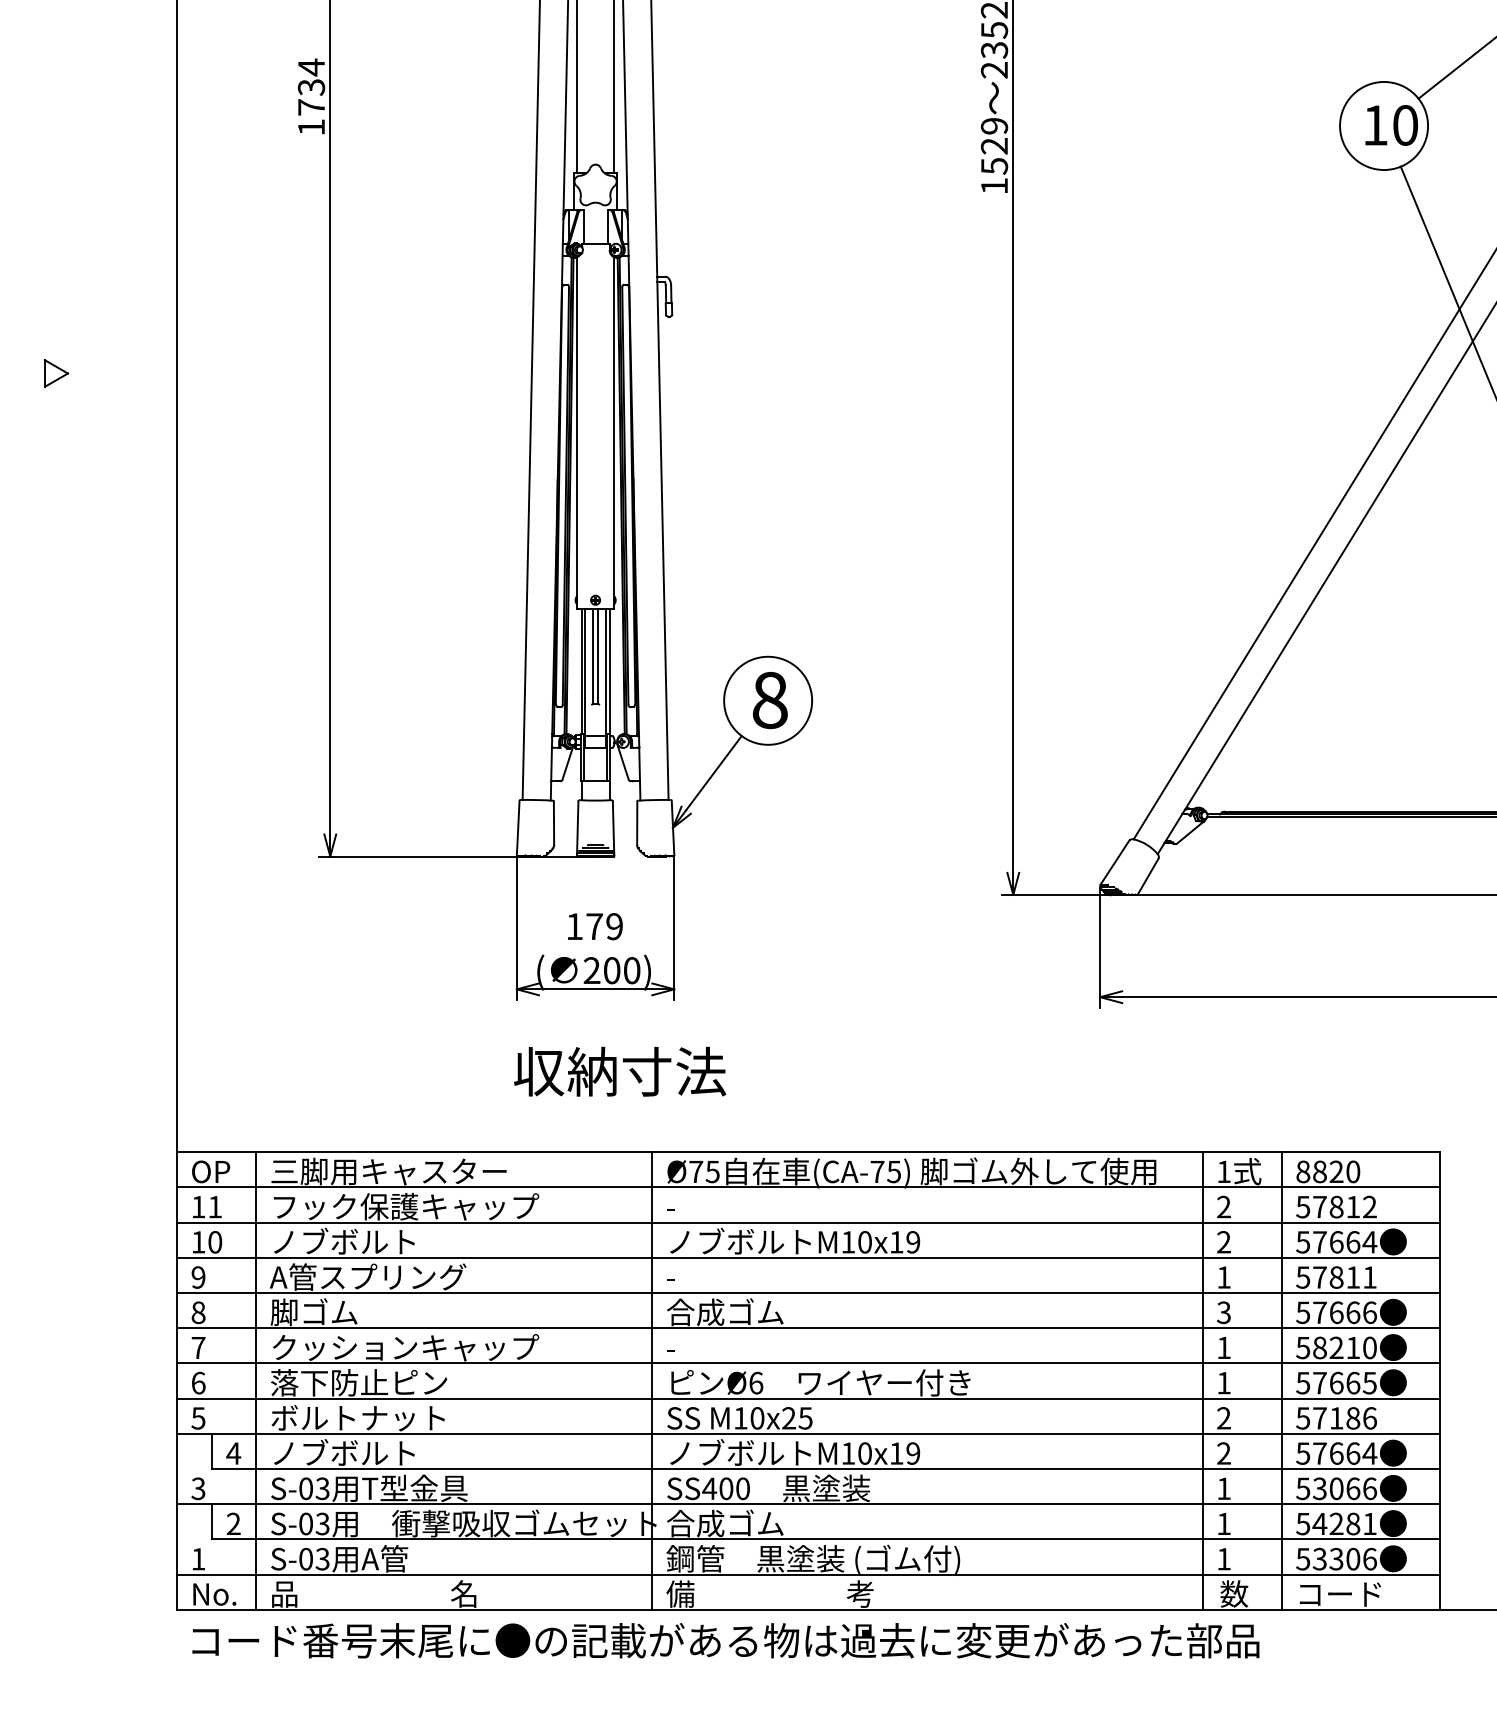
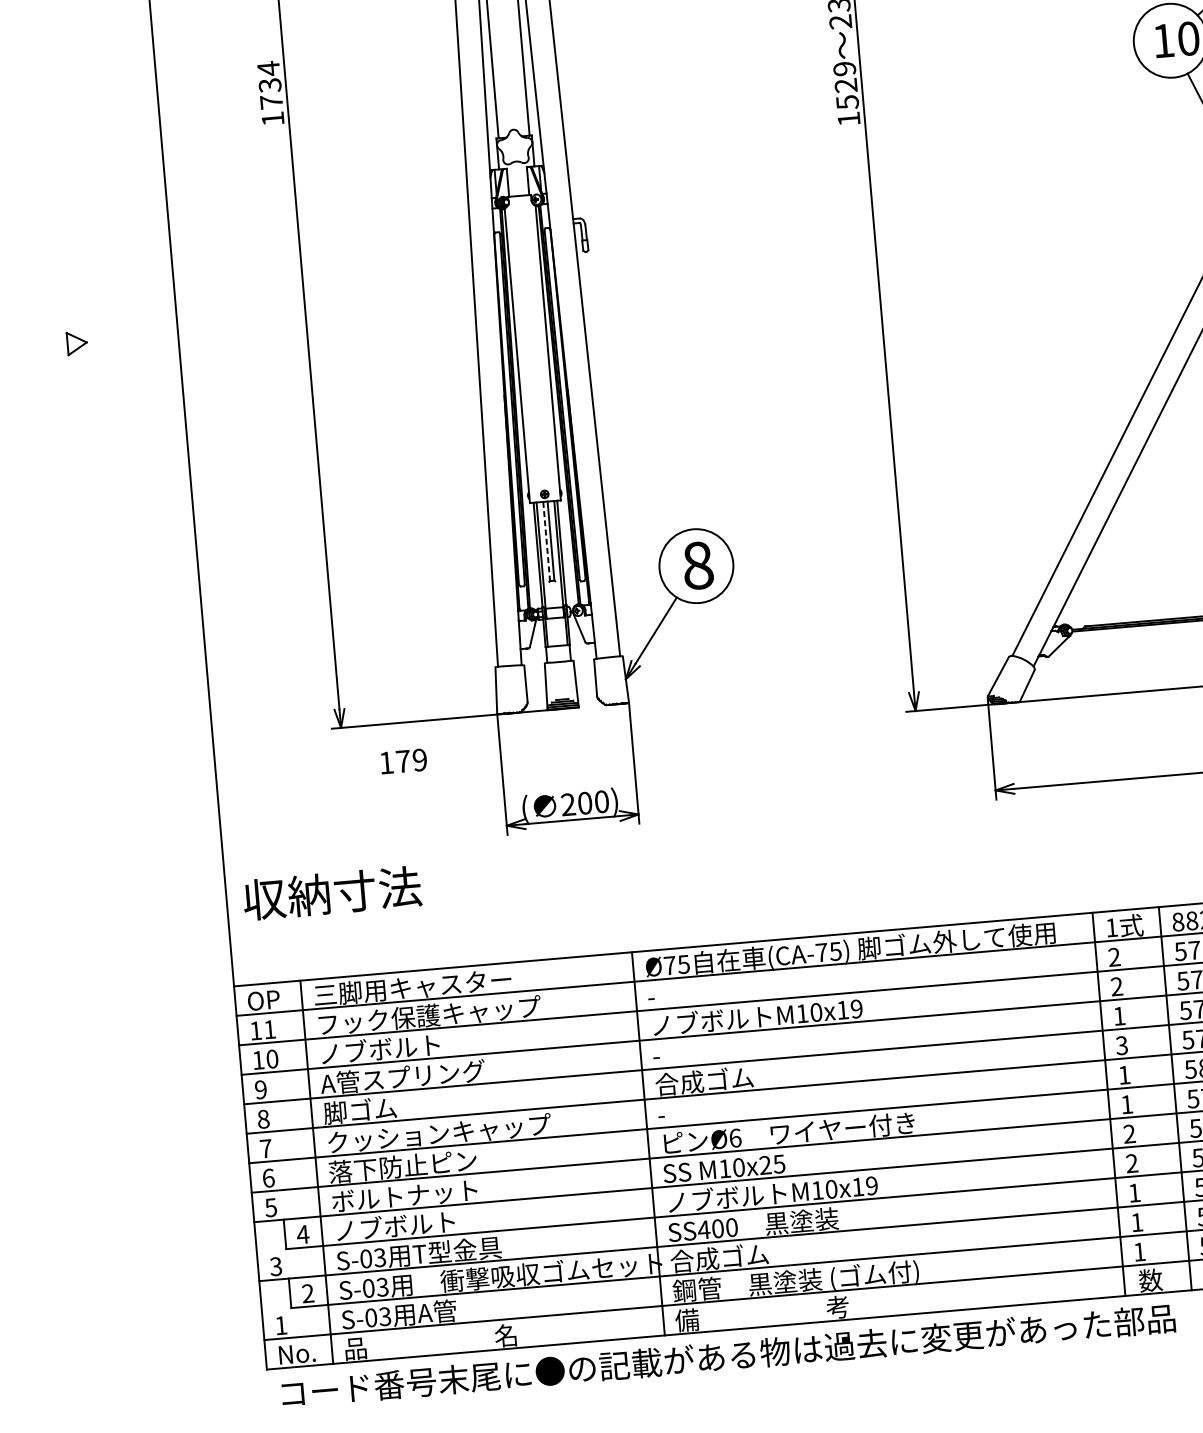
line: (593, 656) -> (547, 541), solid -> dashed
text: (595, 926) -> (403, 761), moved
text: (620, 1071) -> (332, 893), moved

